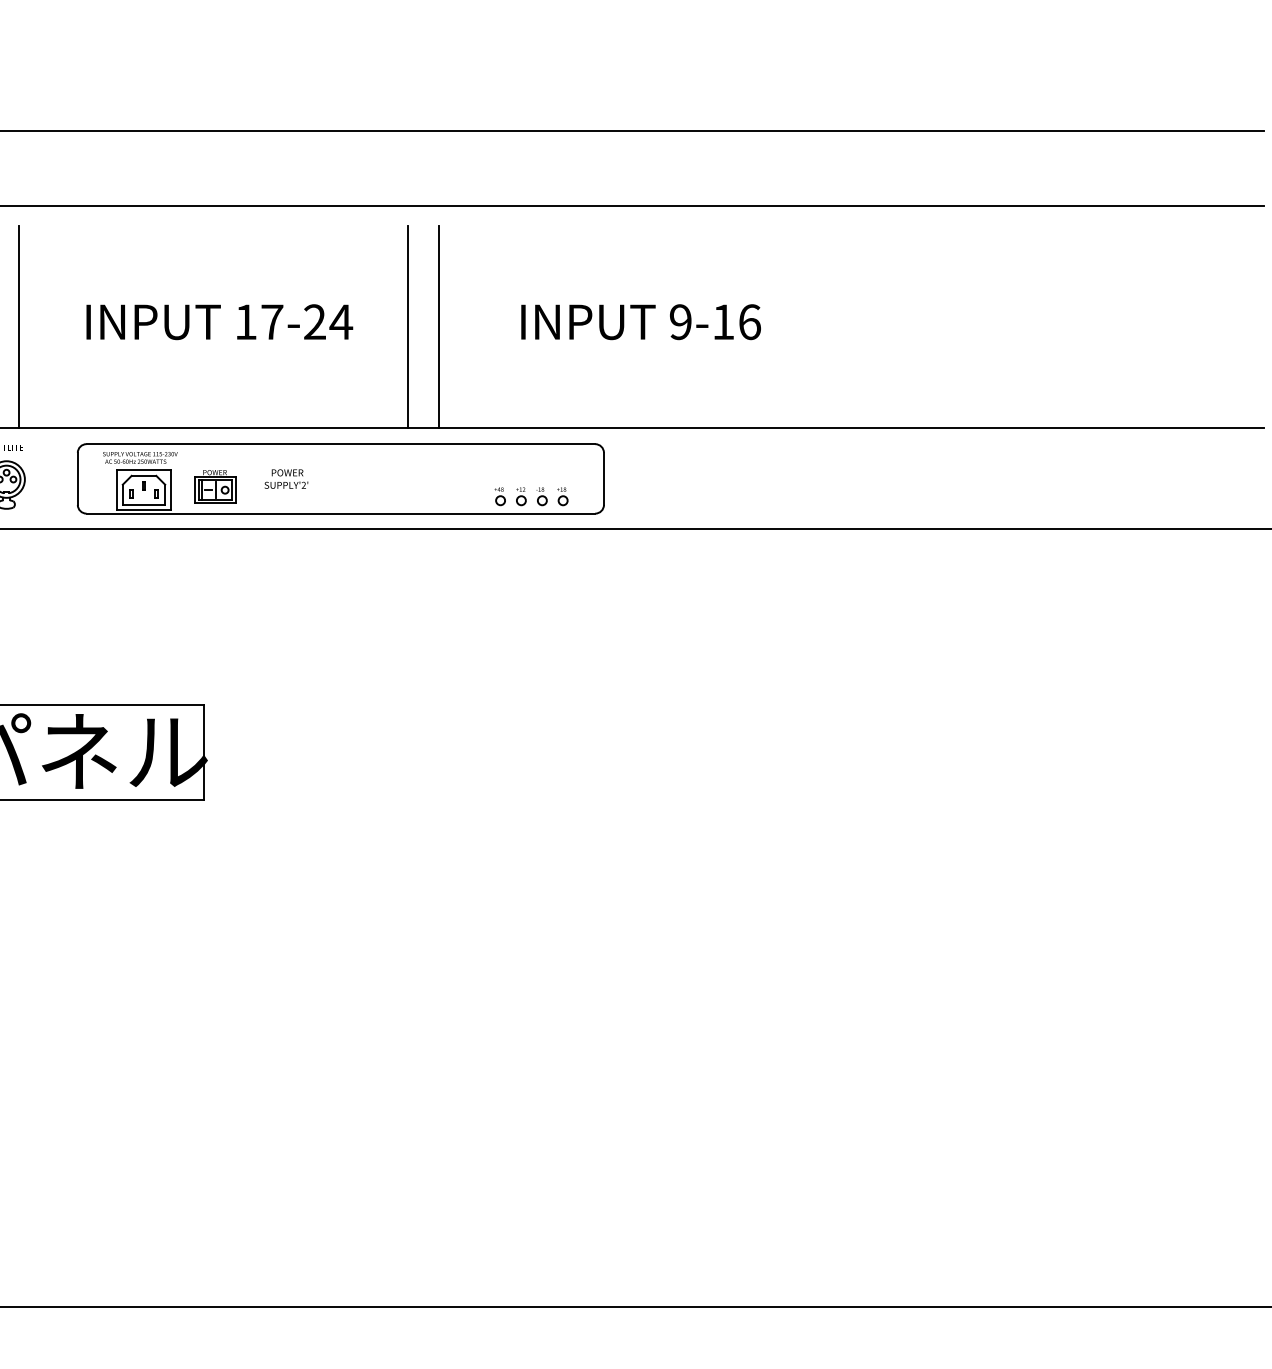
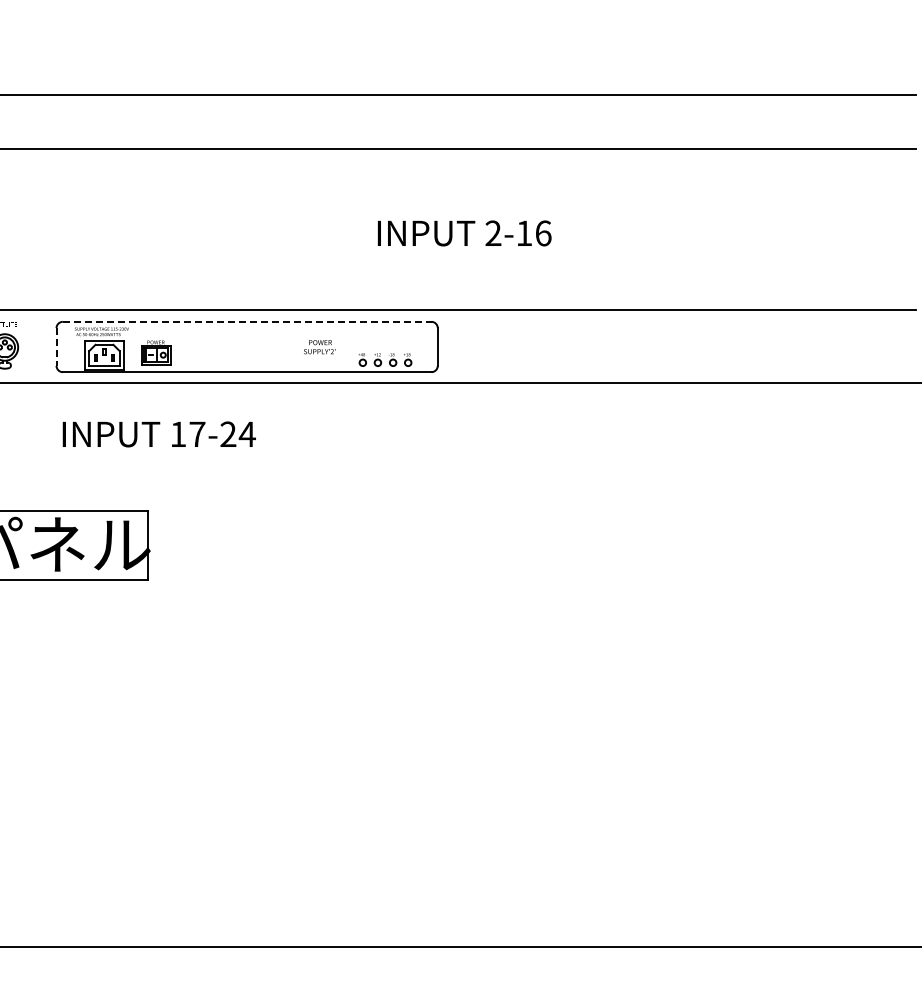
text: (218, 322) -> (158, 434), moved
text: (680, 322) -> (493, 233), 9-16 -> 2-16
line: (18, 326) -> (13, 236), removed
line: (407, 326) -> (295, 236), removed
line: (439, 326) -> (318, 236), removed
line: (341, 443) -> (247, 321), solid -> dashed
line: (77, 479) -> (56, 347), solid -> dashed
text: (286, 479) -> (319, 347), moved

